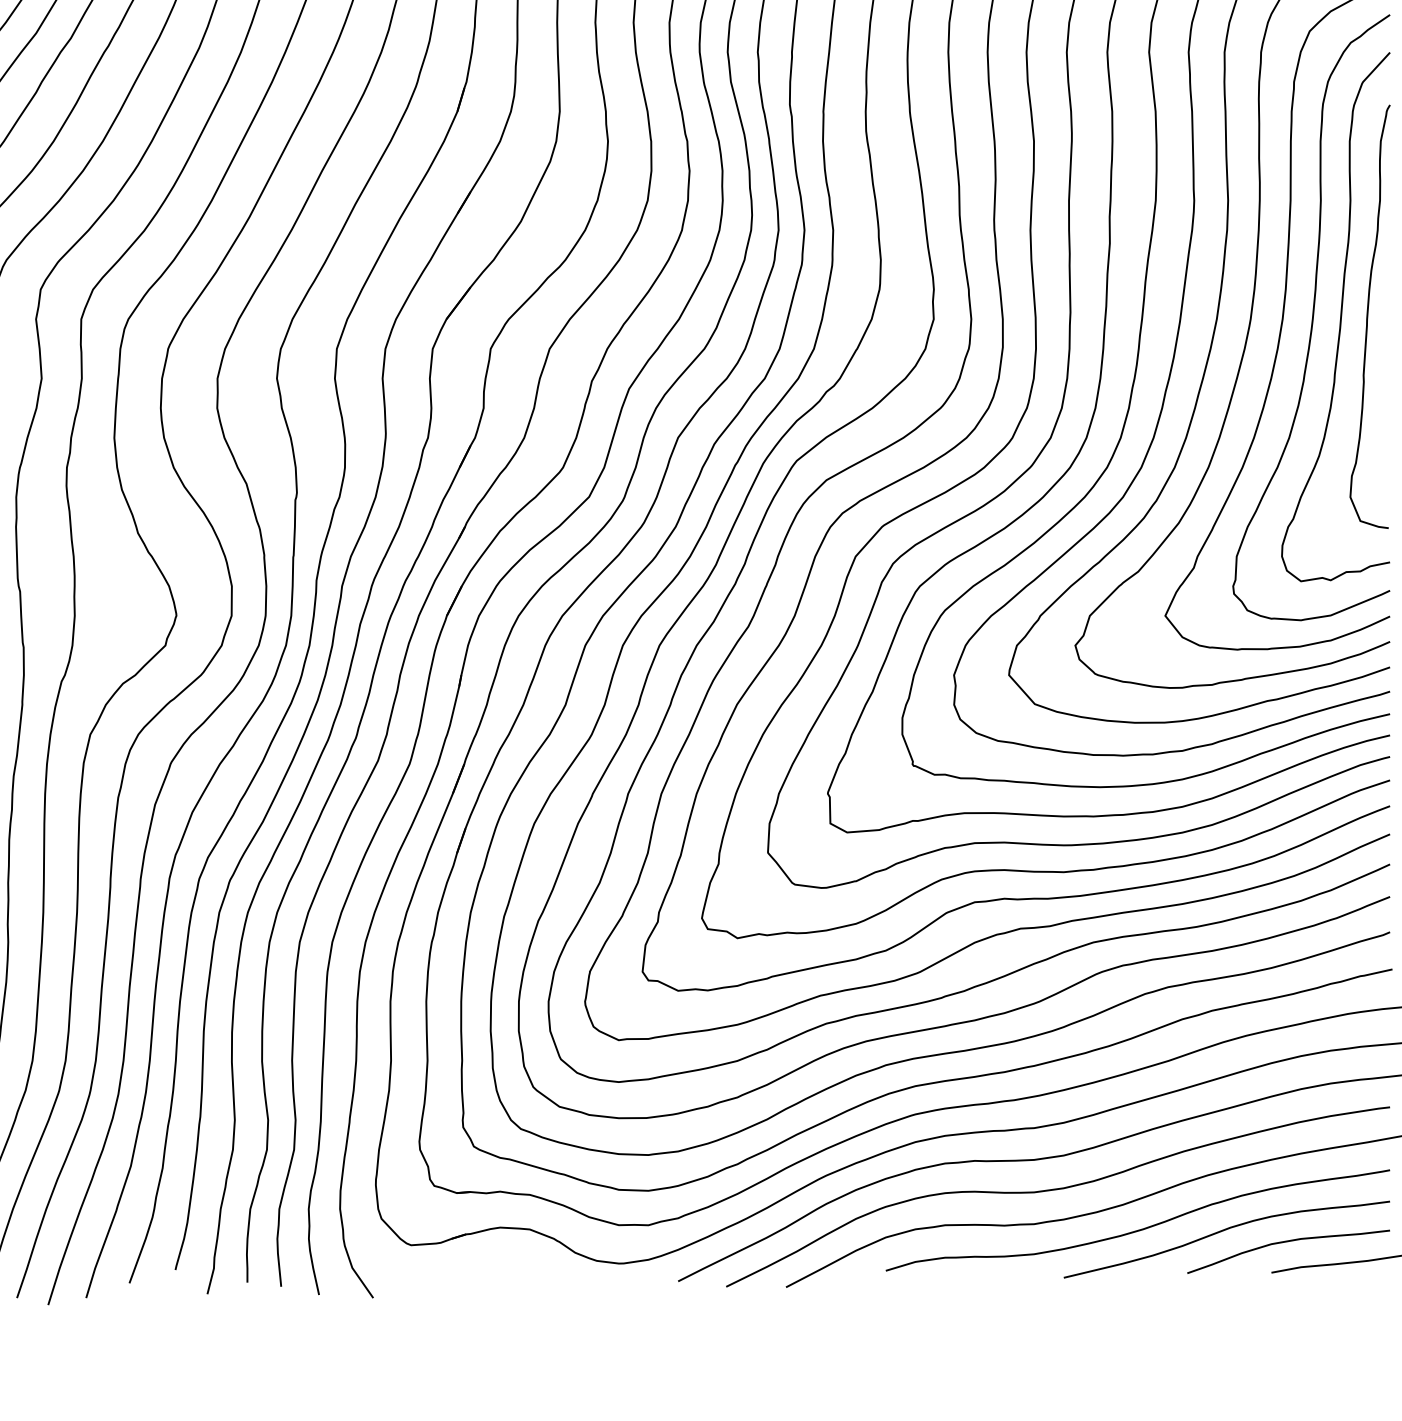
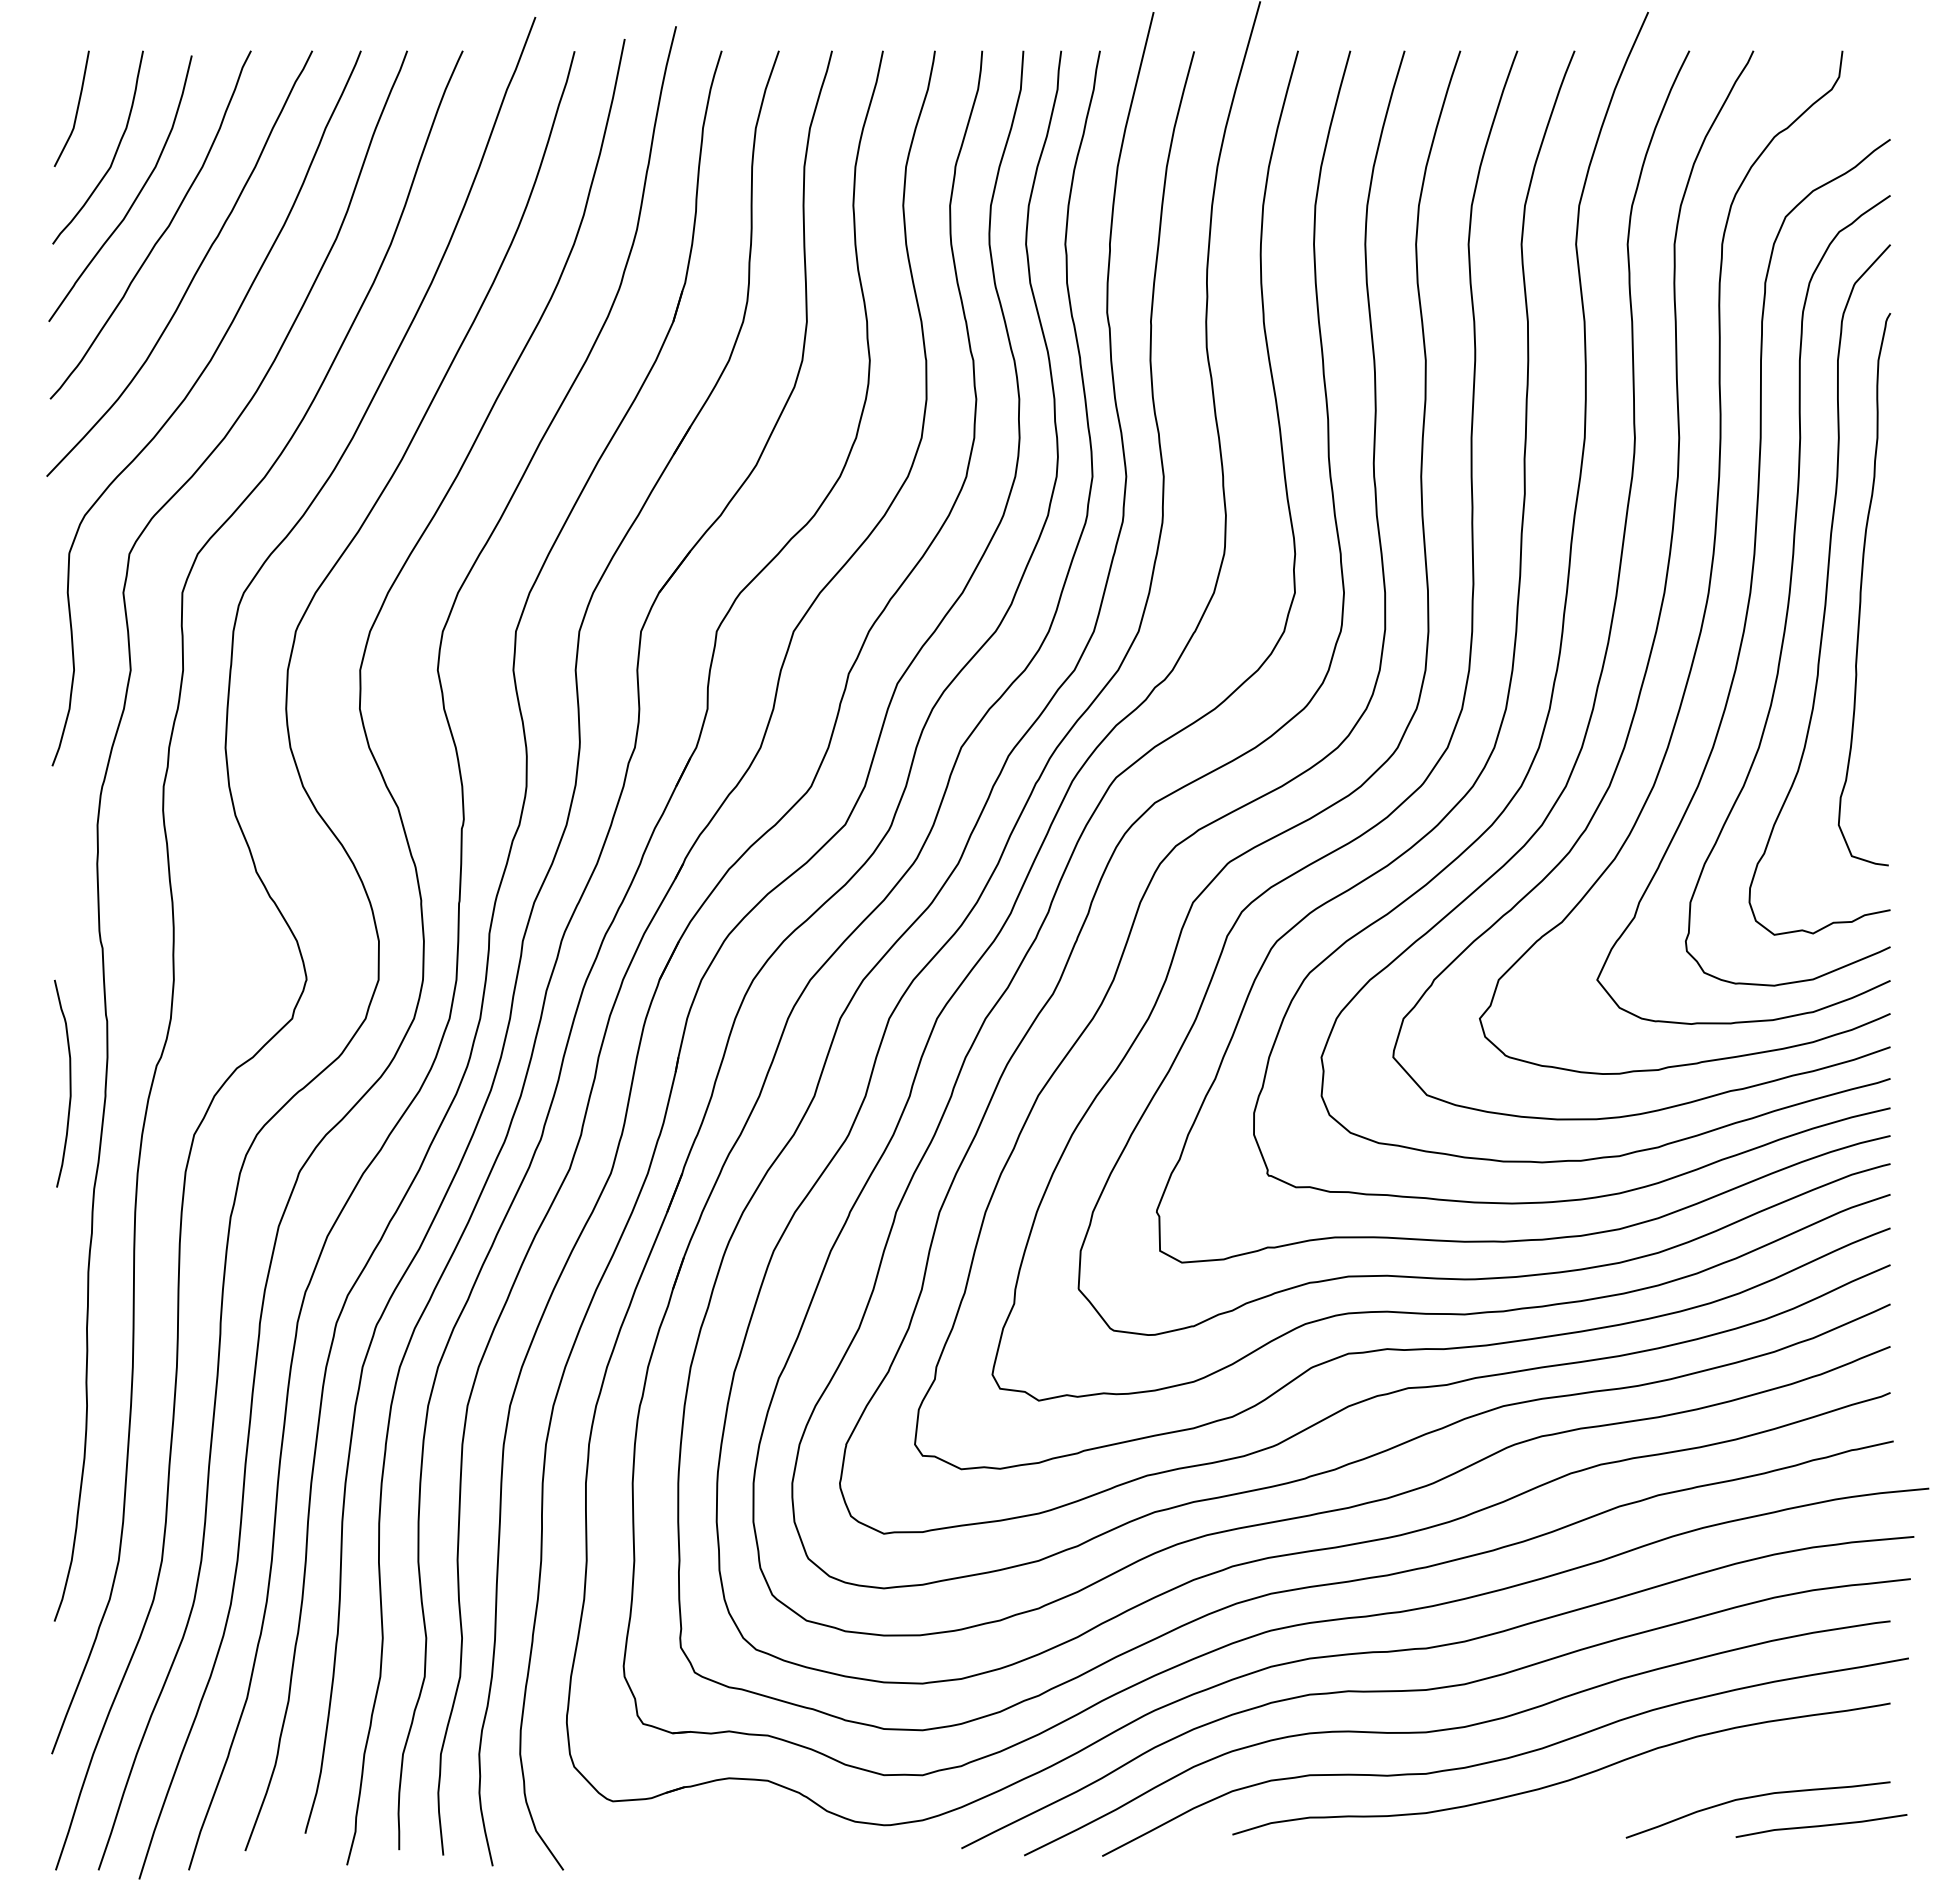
curve: (1223, 1231) -> (1672, 1783), removed

